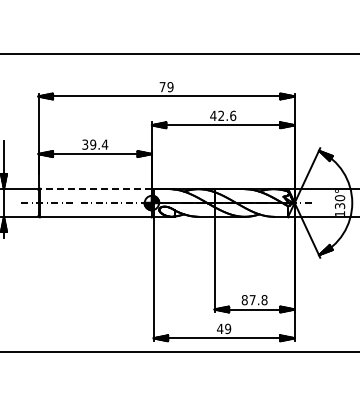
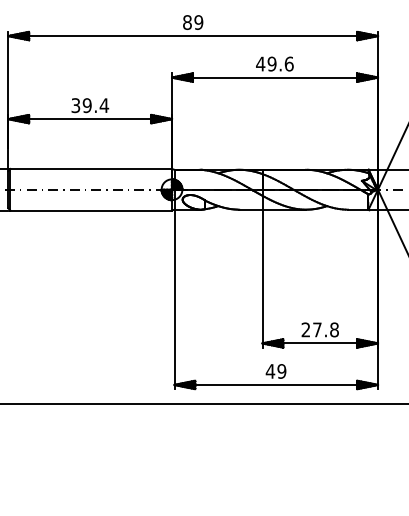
text: (162, 87) -> (187, 23), 79 -> 89
text: (221, 116) -> (272, 64), 42.6 -> 49.6
line: (95, 188) -> (90, 168), dashed -> solid
text: (244, 300) -> (305, 330), 87.8 -> 27.8

